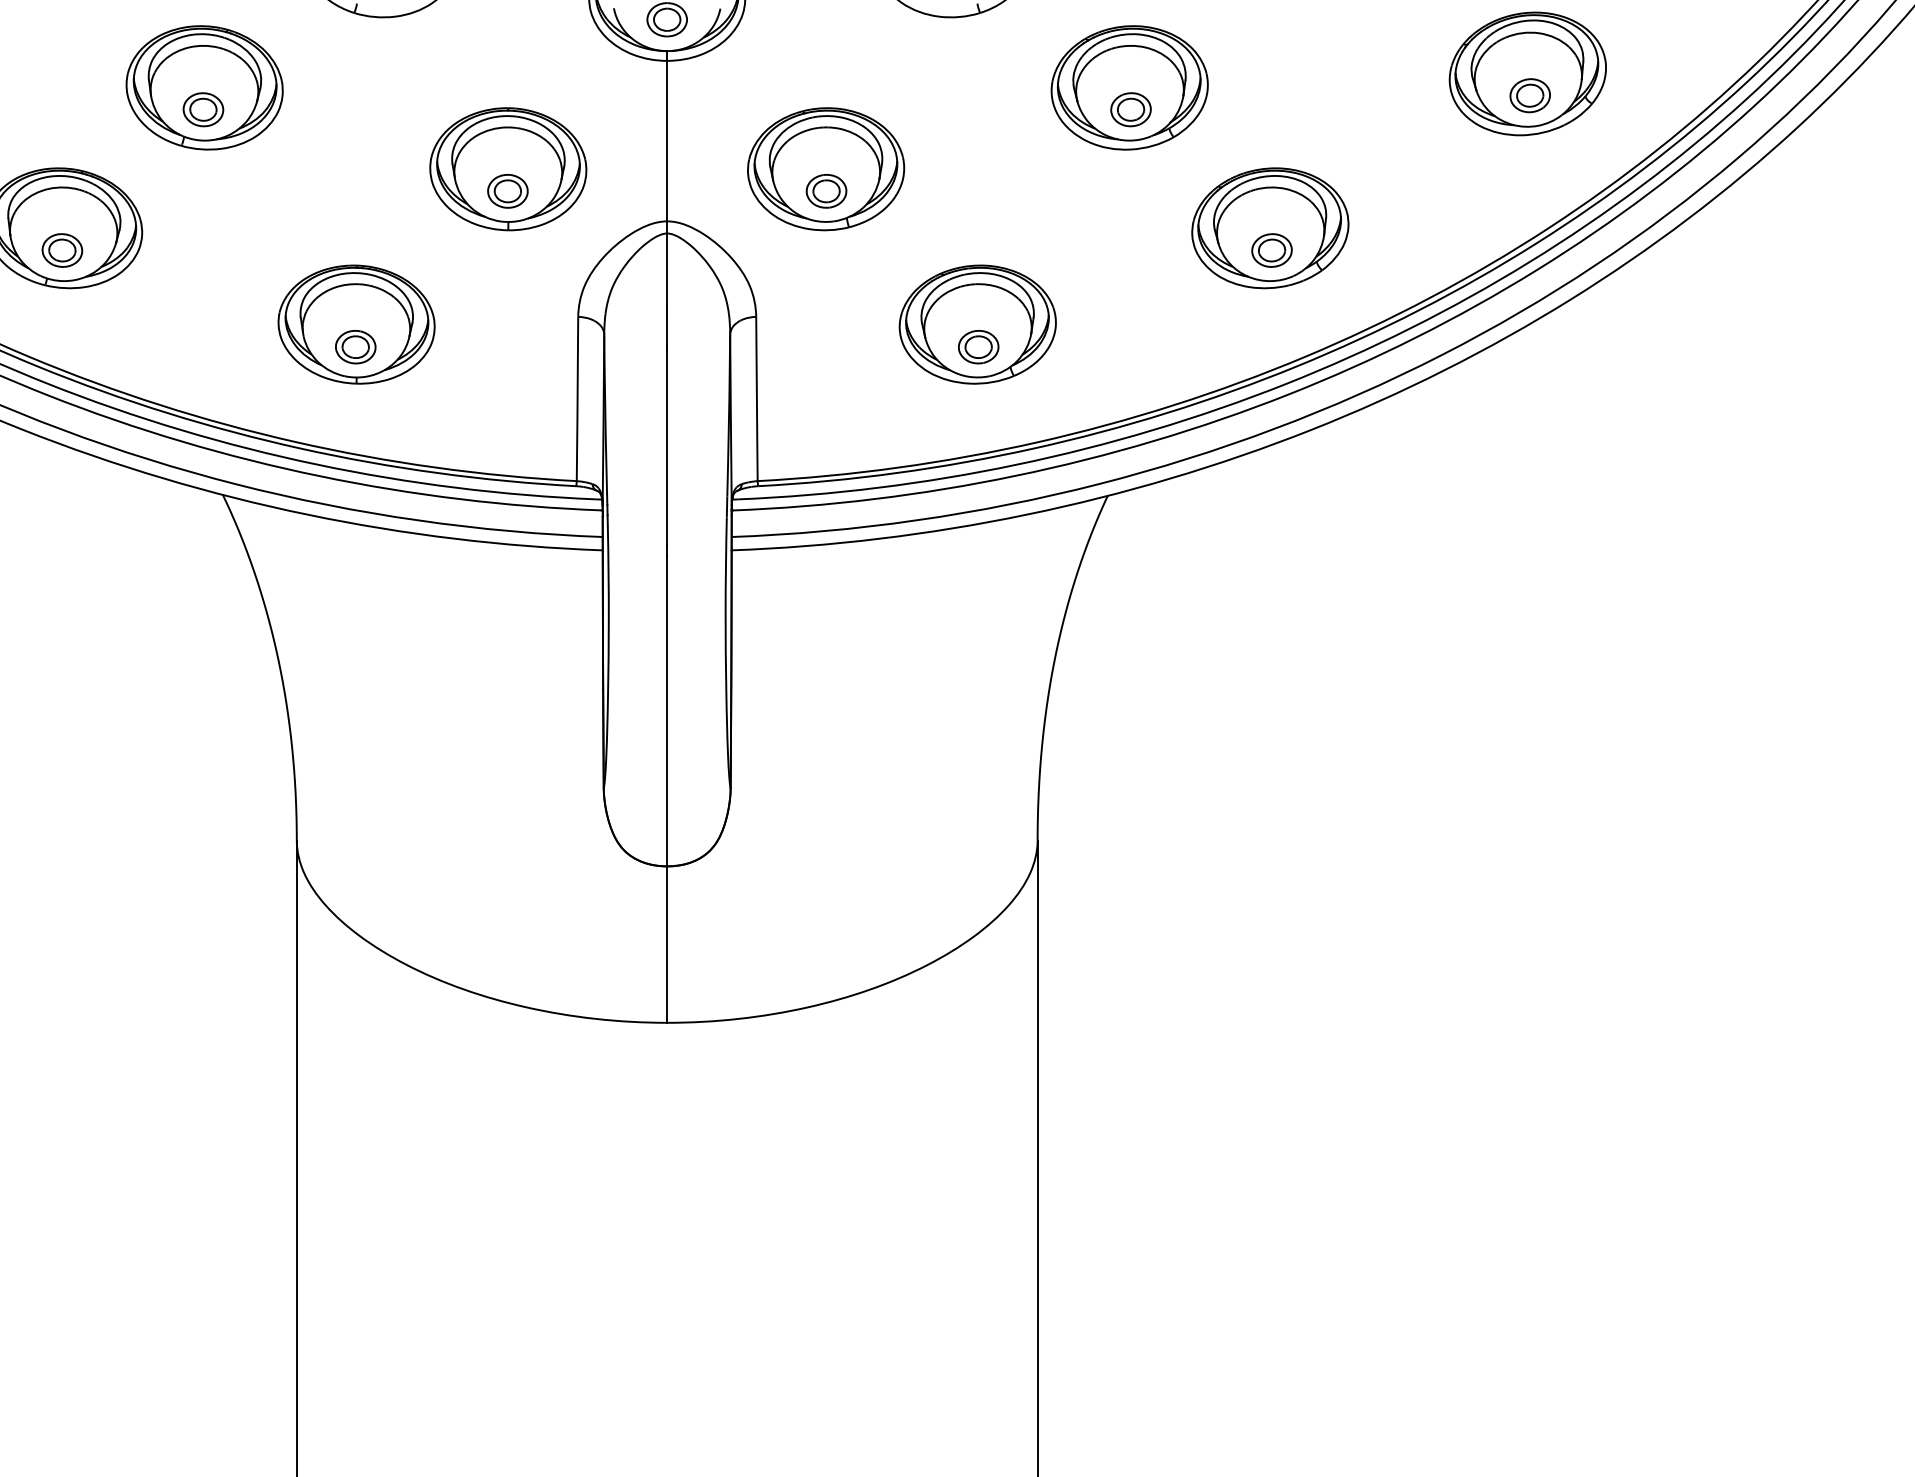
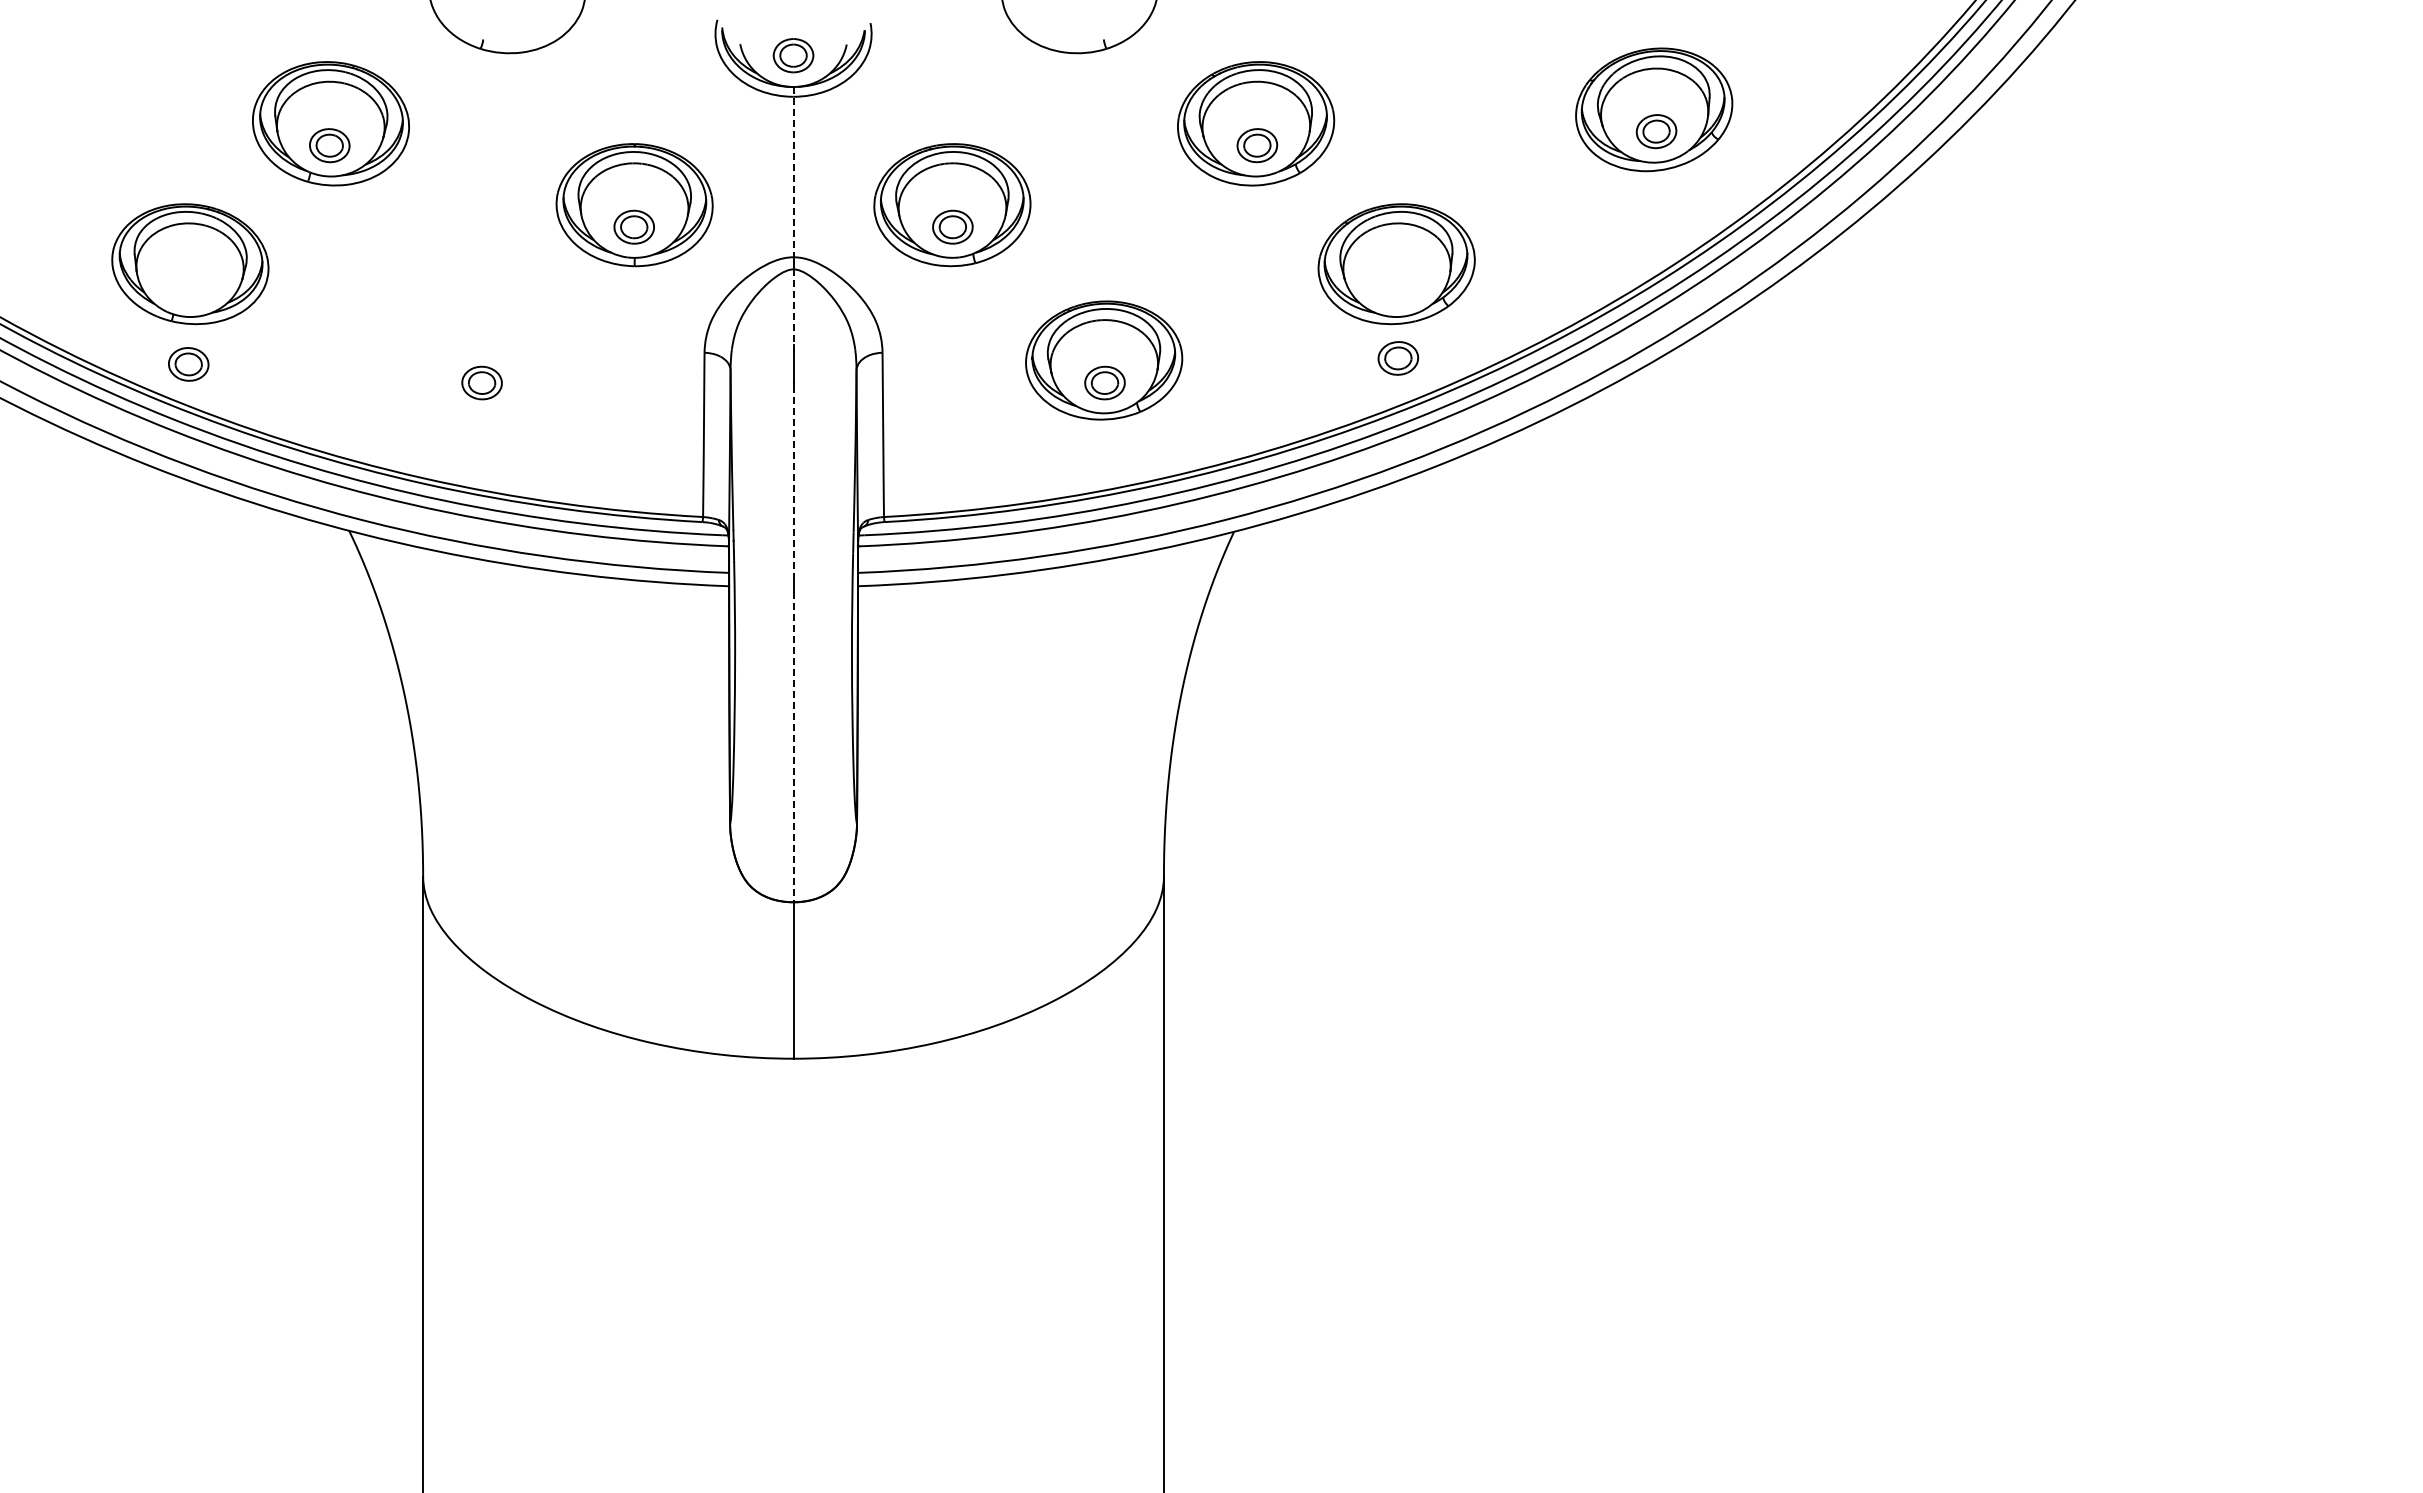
line: (667, 135) -> (793, 171), solid -> dashed
part: (62, 250) -> (188, 364), moved
part: (1272, 250) -> (1398, 358), moved
line: (667, 271) -> (793, 307), solid -> dashed
part: (356, 324) -> (482, 360), removed
line: (667, 447) -> (793, 483), solid -> dashed
line: (667, 711) -> (793, 747), solid -> dashed

